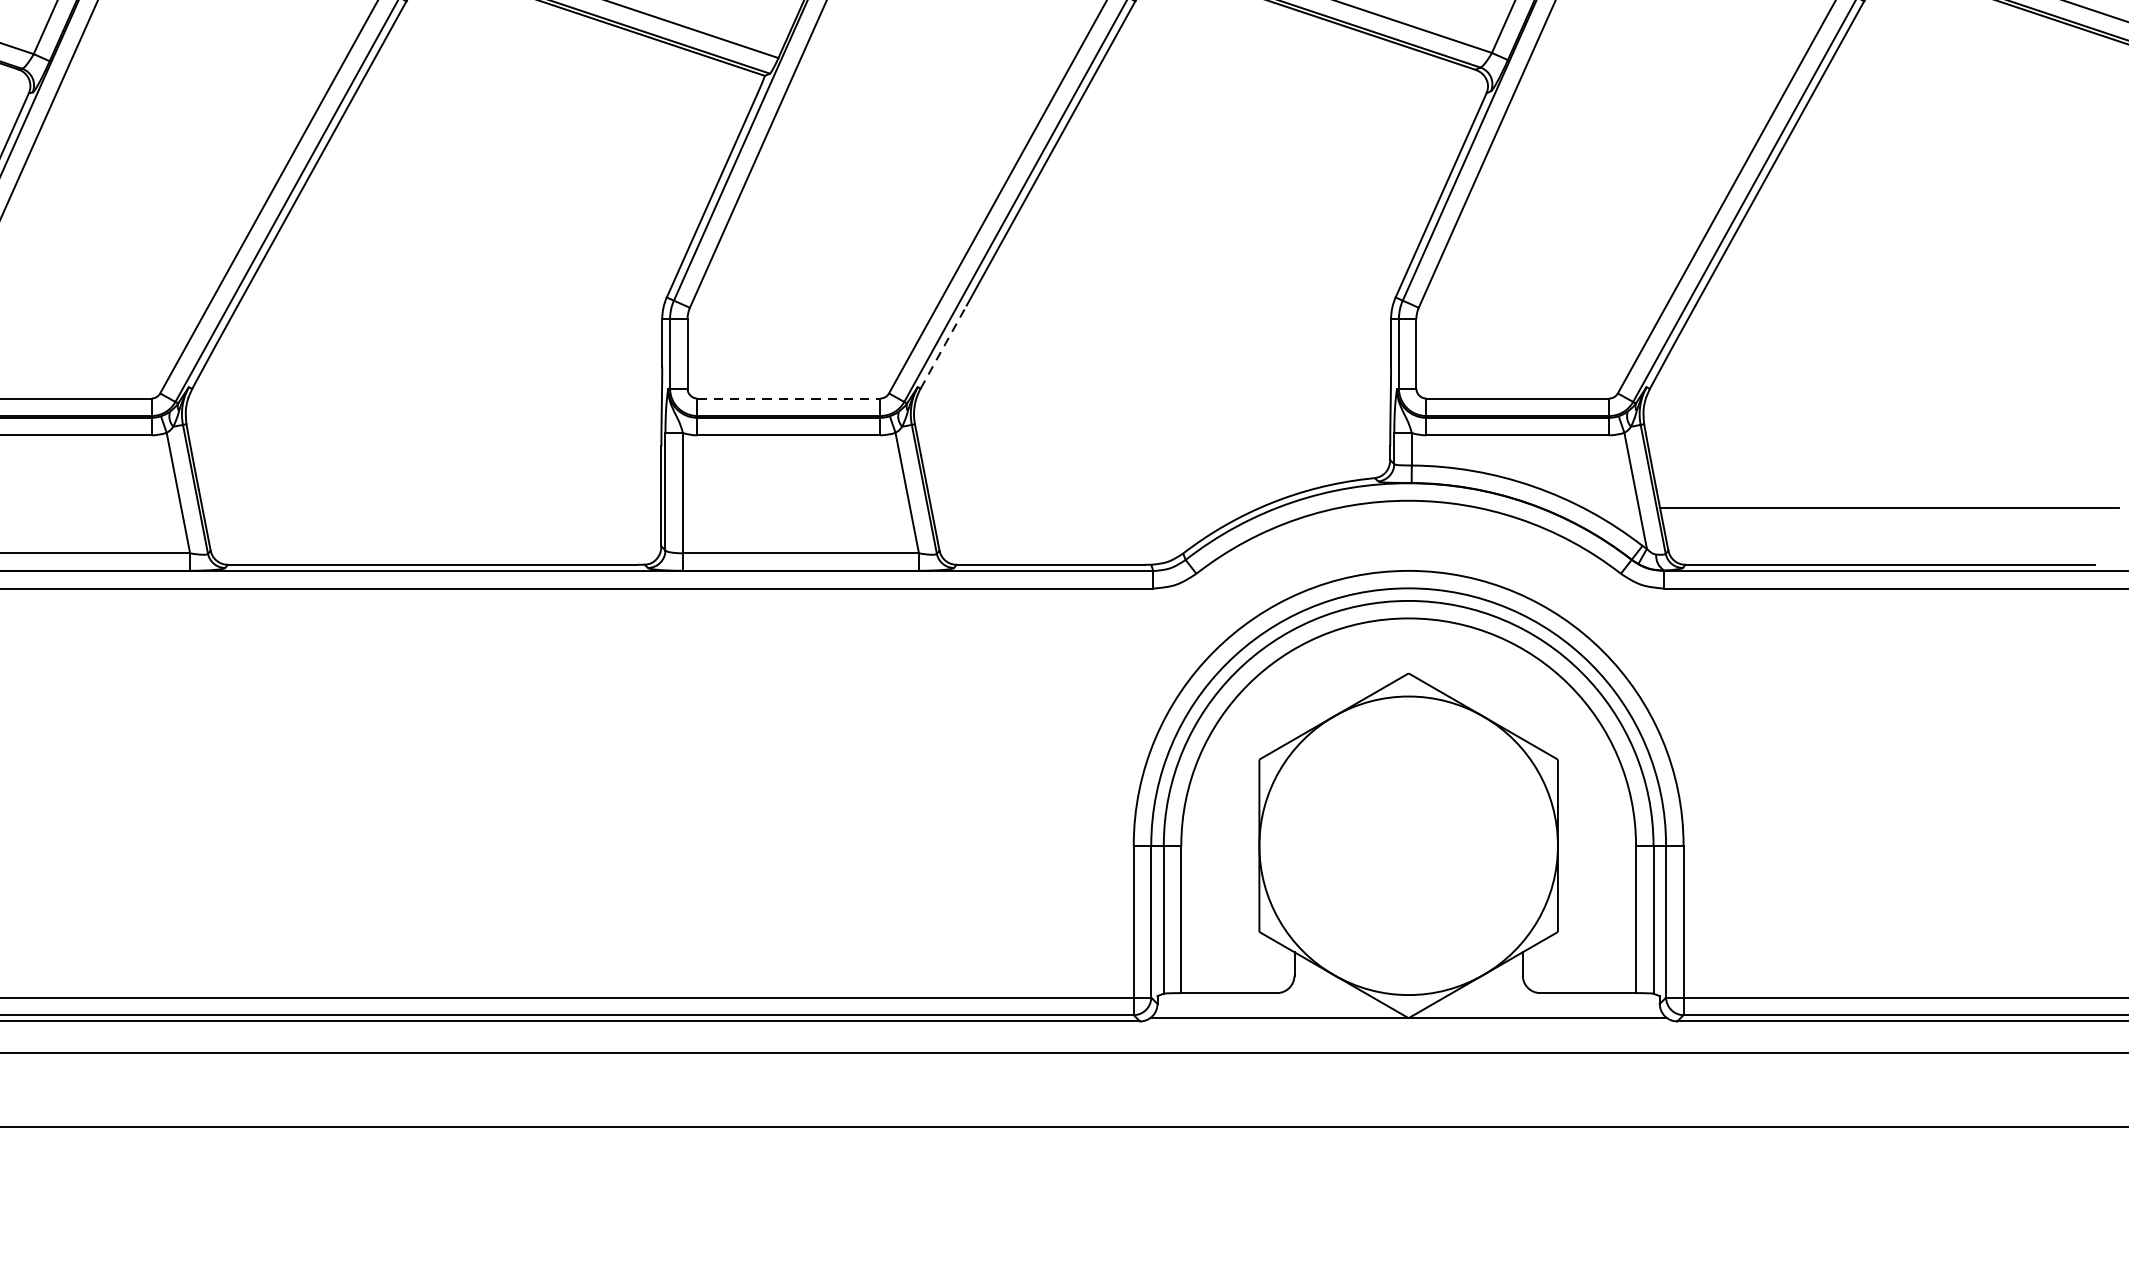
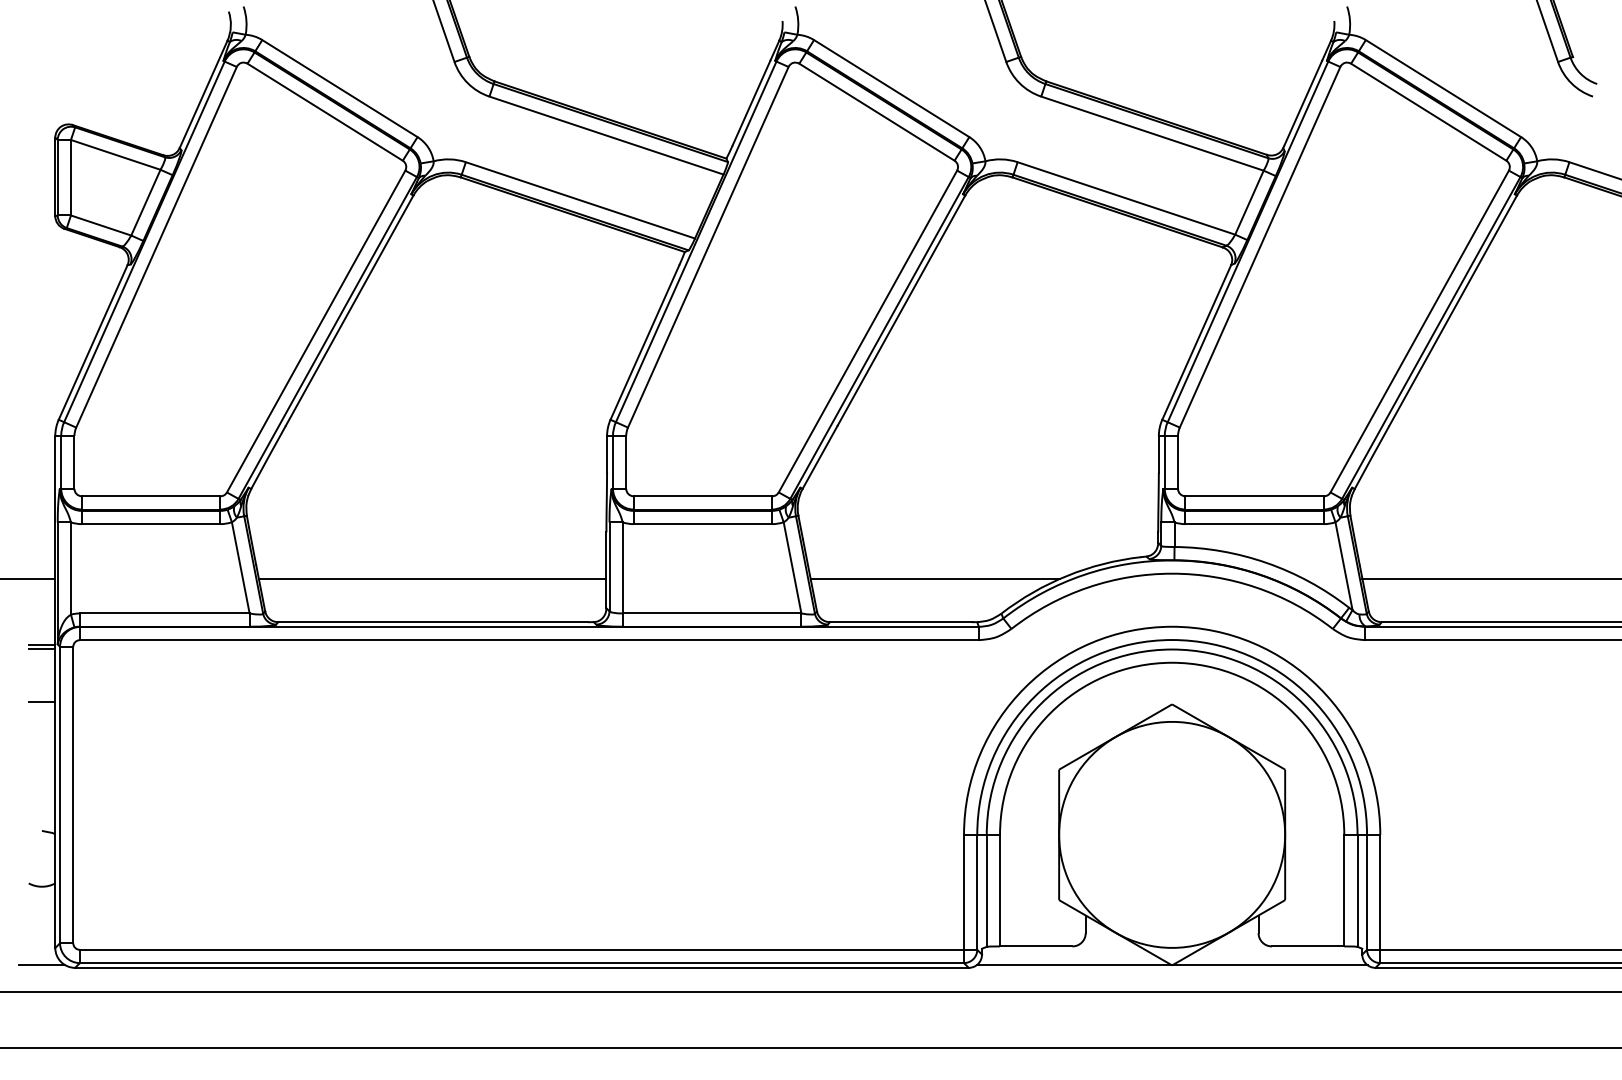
line: (944, 345) -> (820, 456), dashed -> solid
line: (789, 398) -> (703, 496), dashed -> solid
line: (431, 507) -> (432, 578), added
line: (1094, 507) -> (934, 578), added

